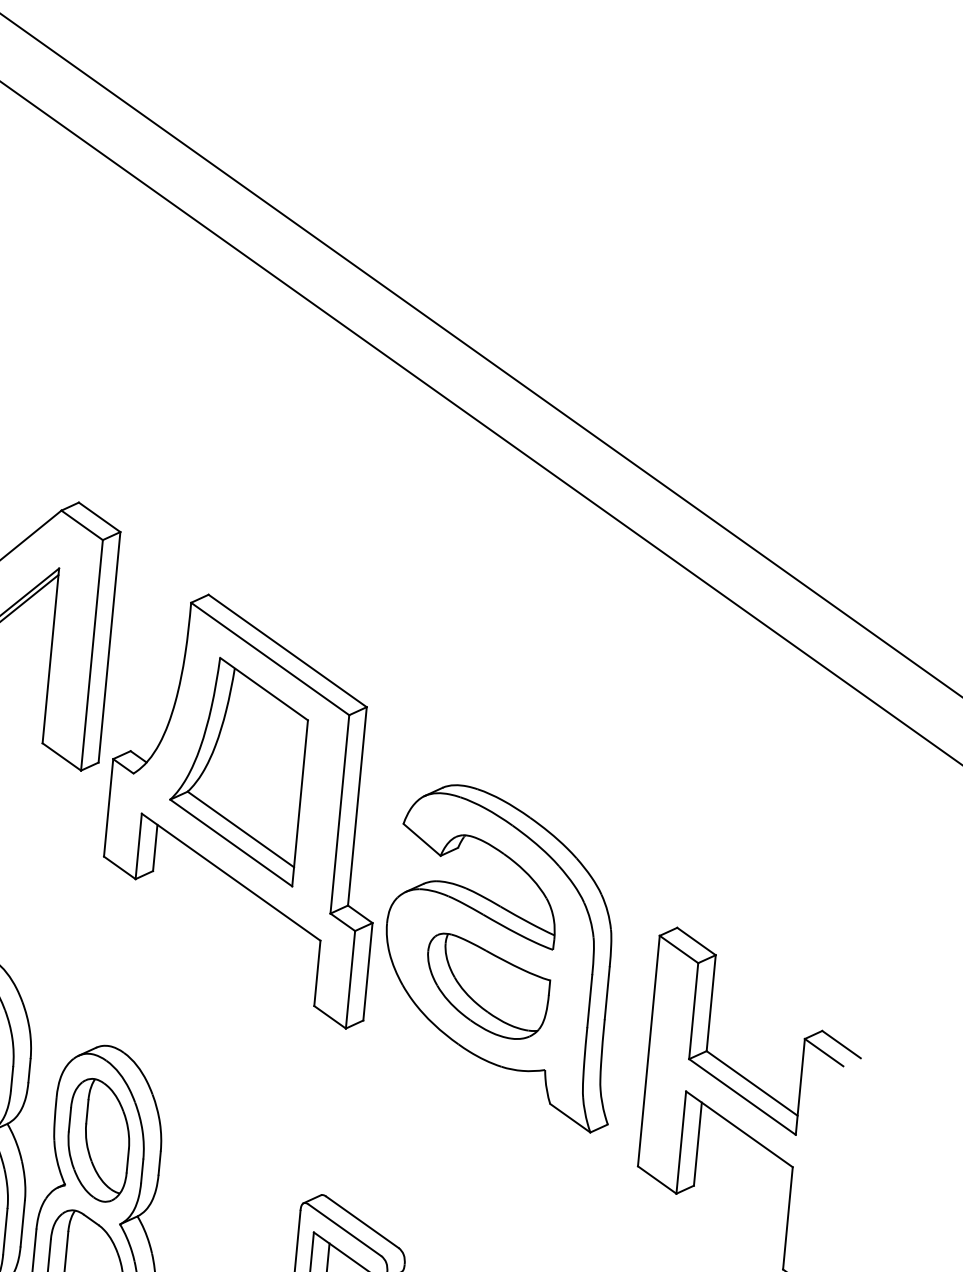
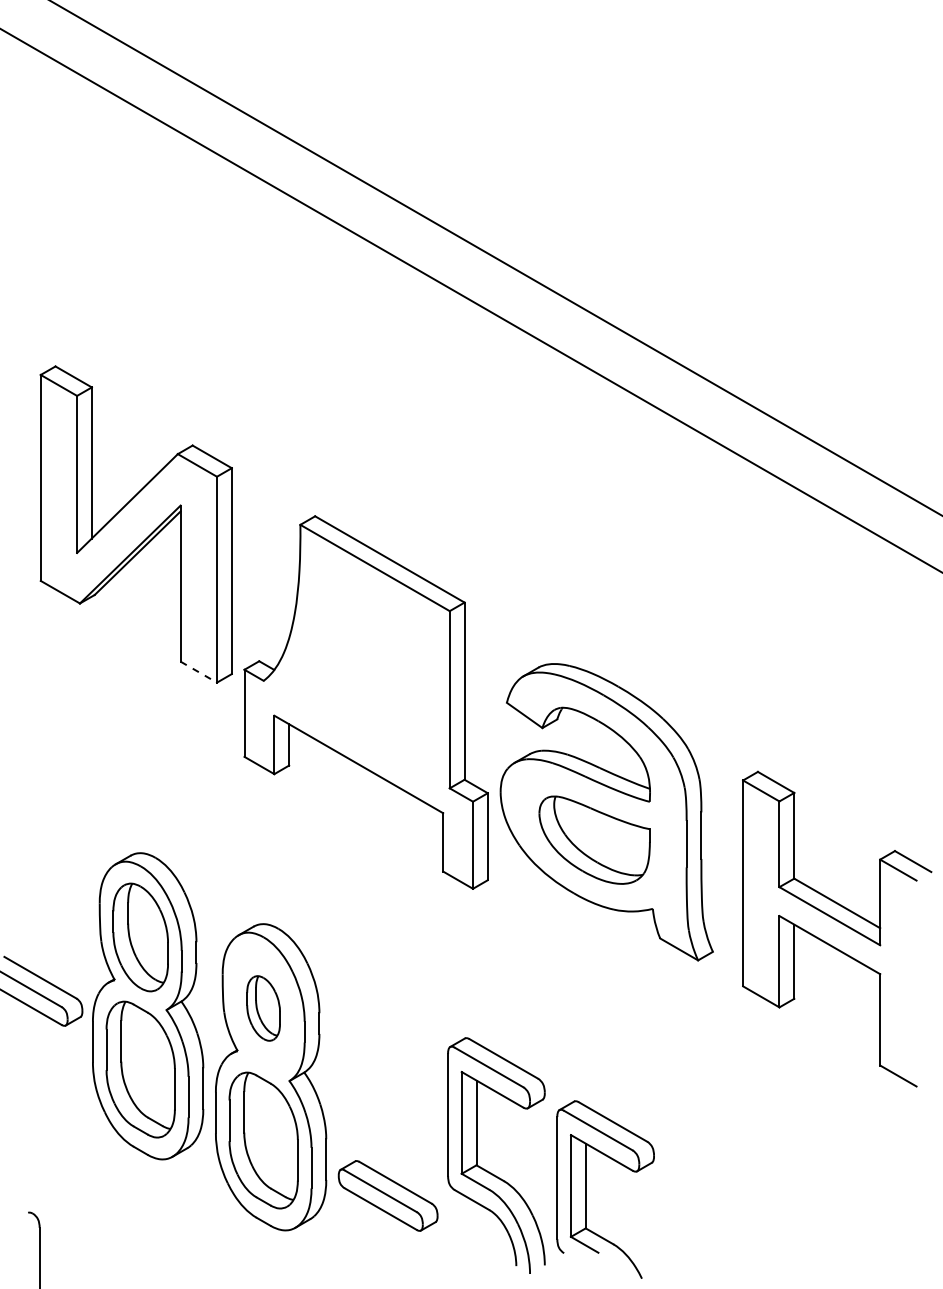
line: (61, 757) -> (198, 672), solid -> dashed
part: (237, 770) -> (355, 669), removed
part: (98, 1140) -> (263, 1008), size x0.6

